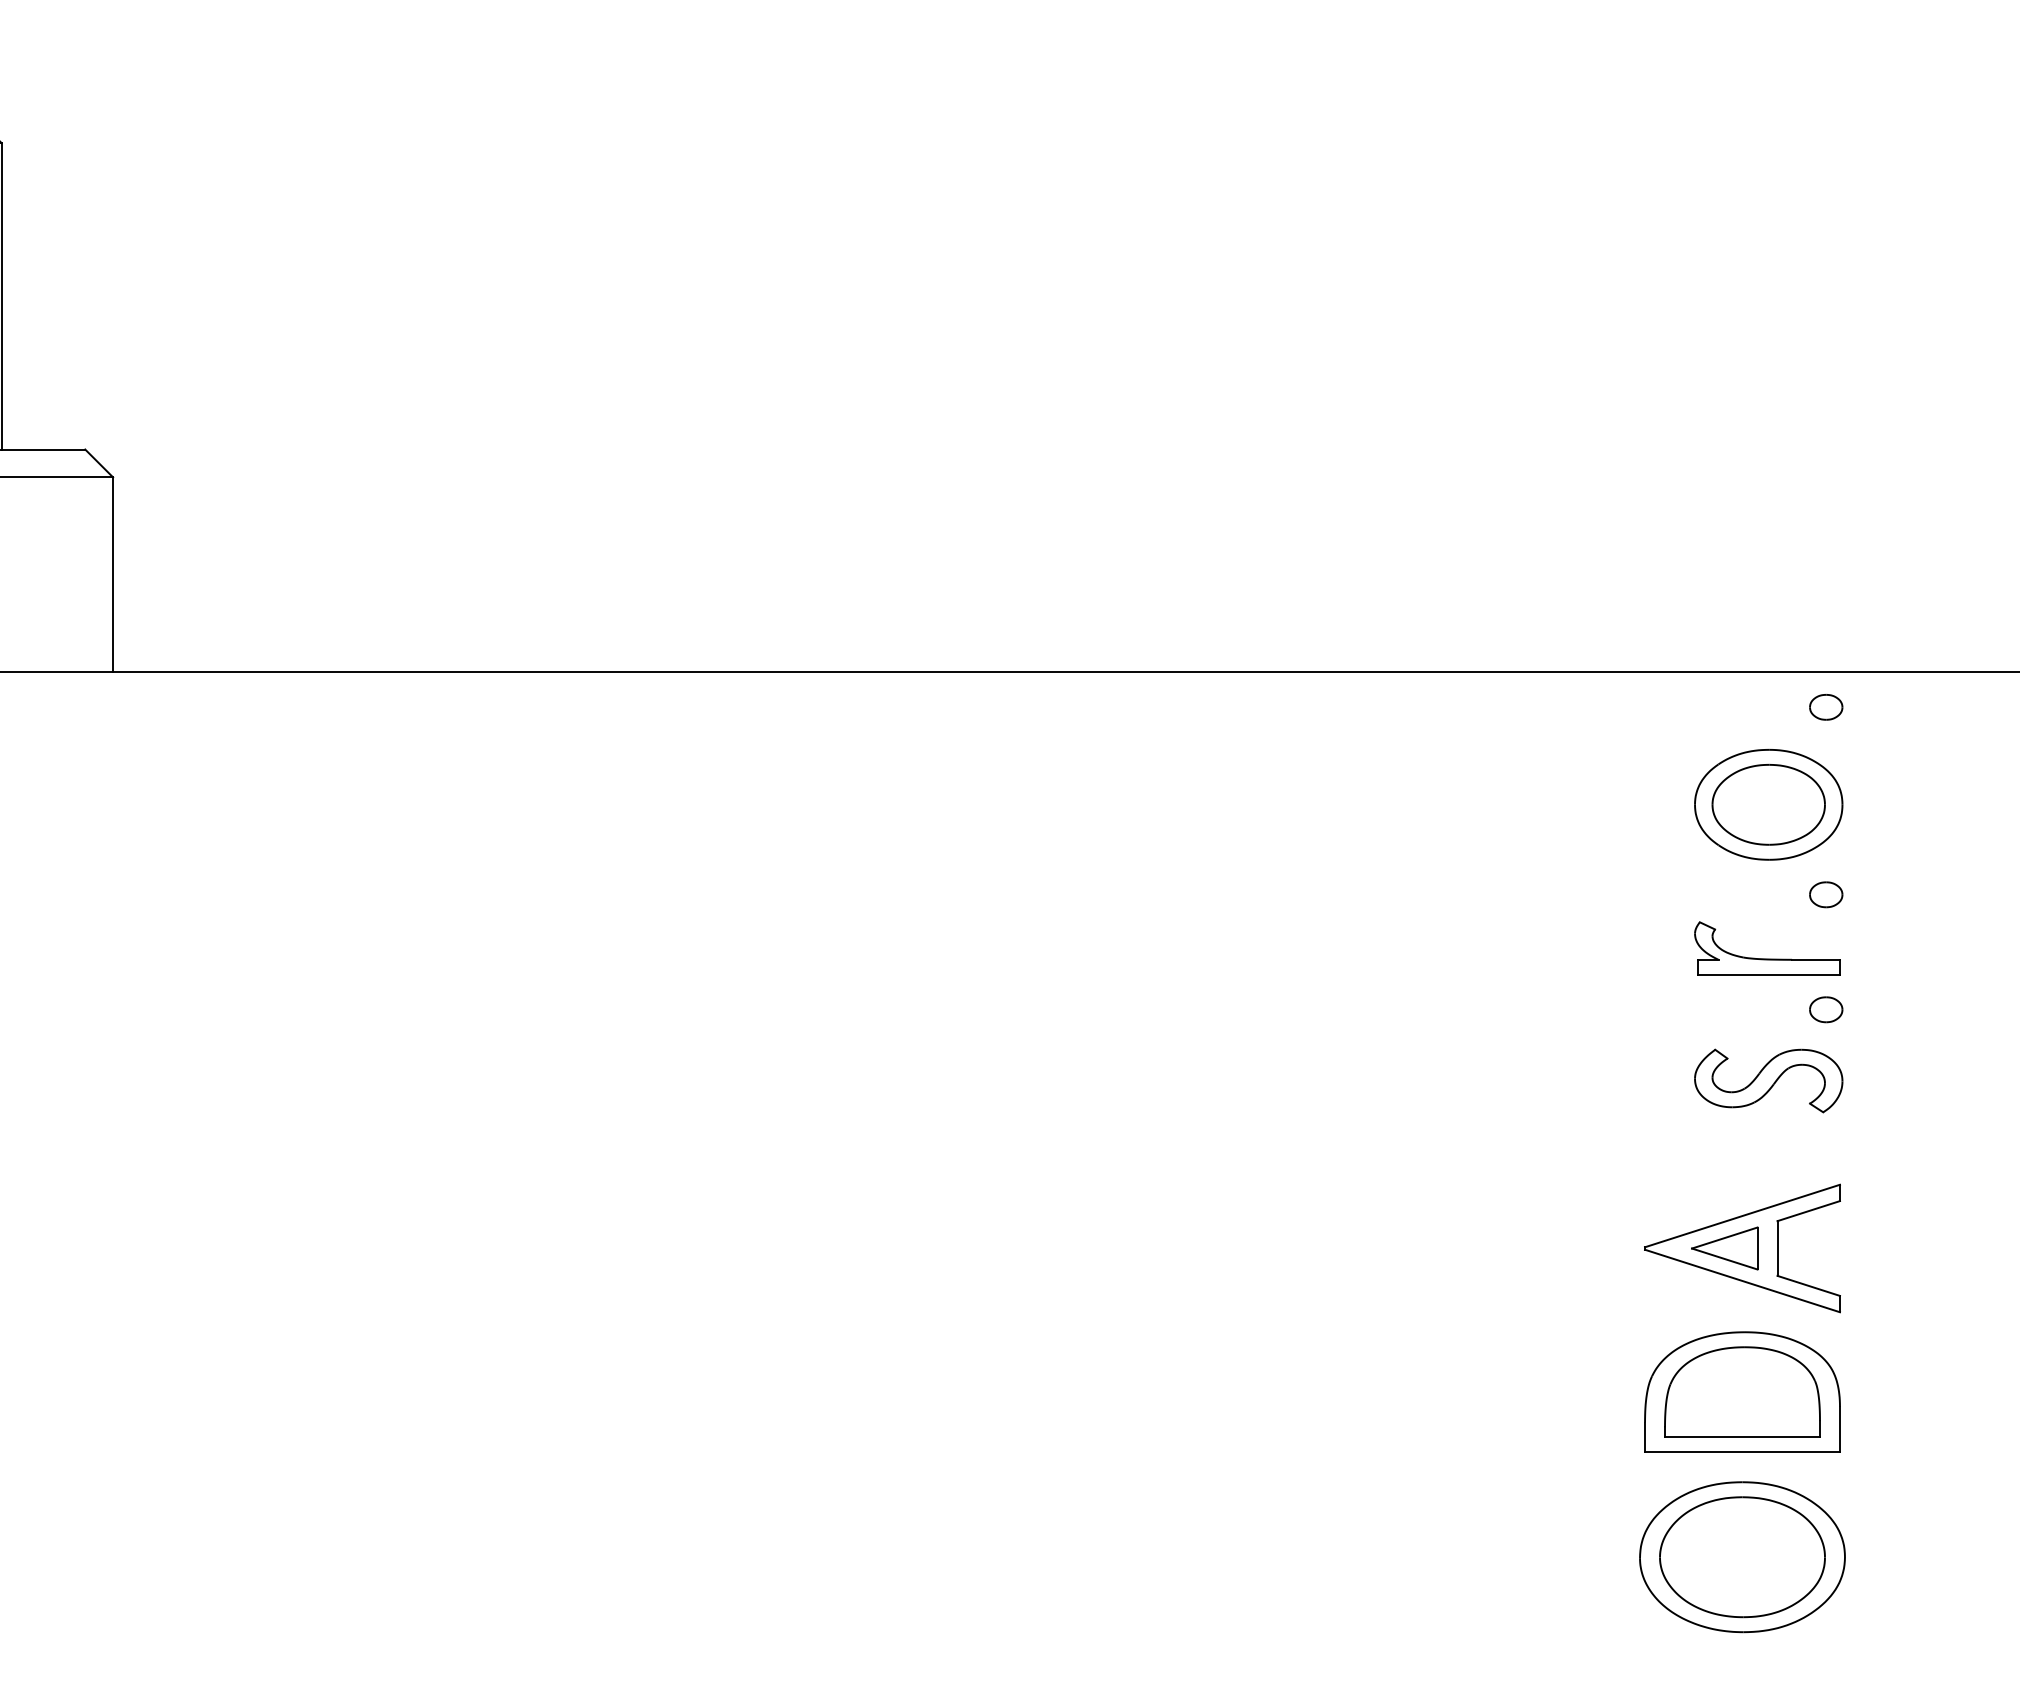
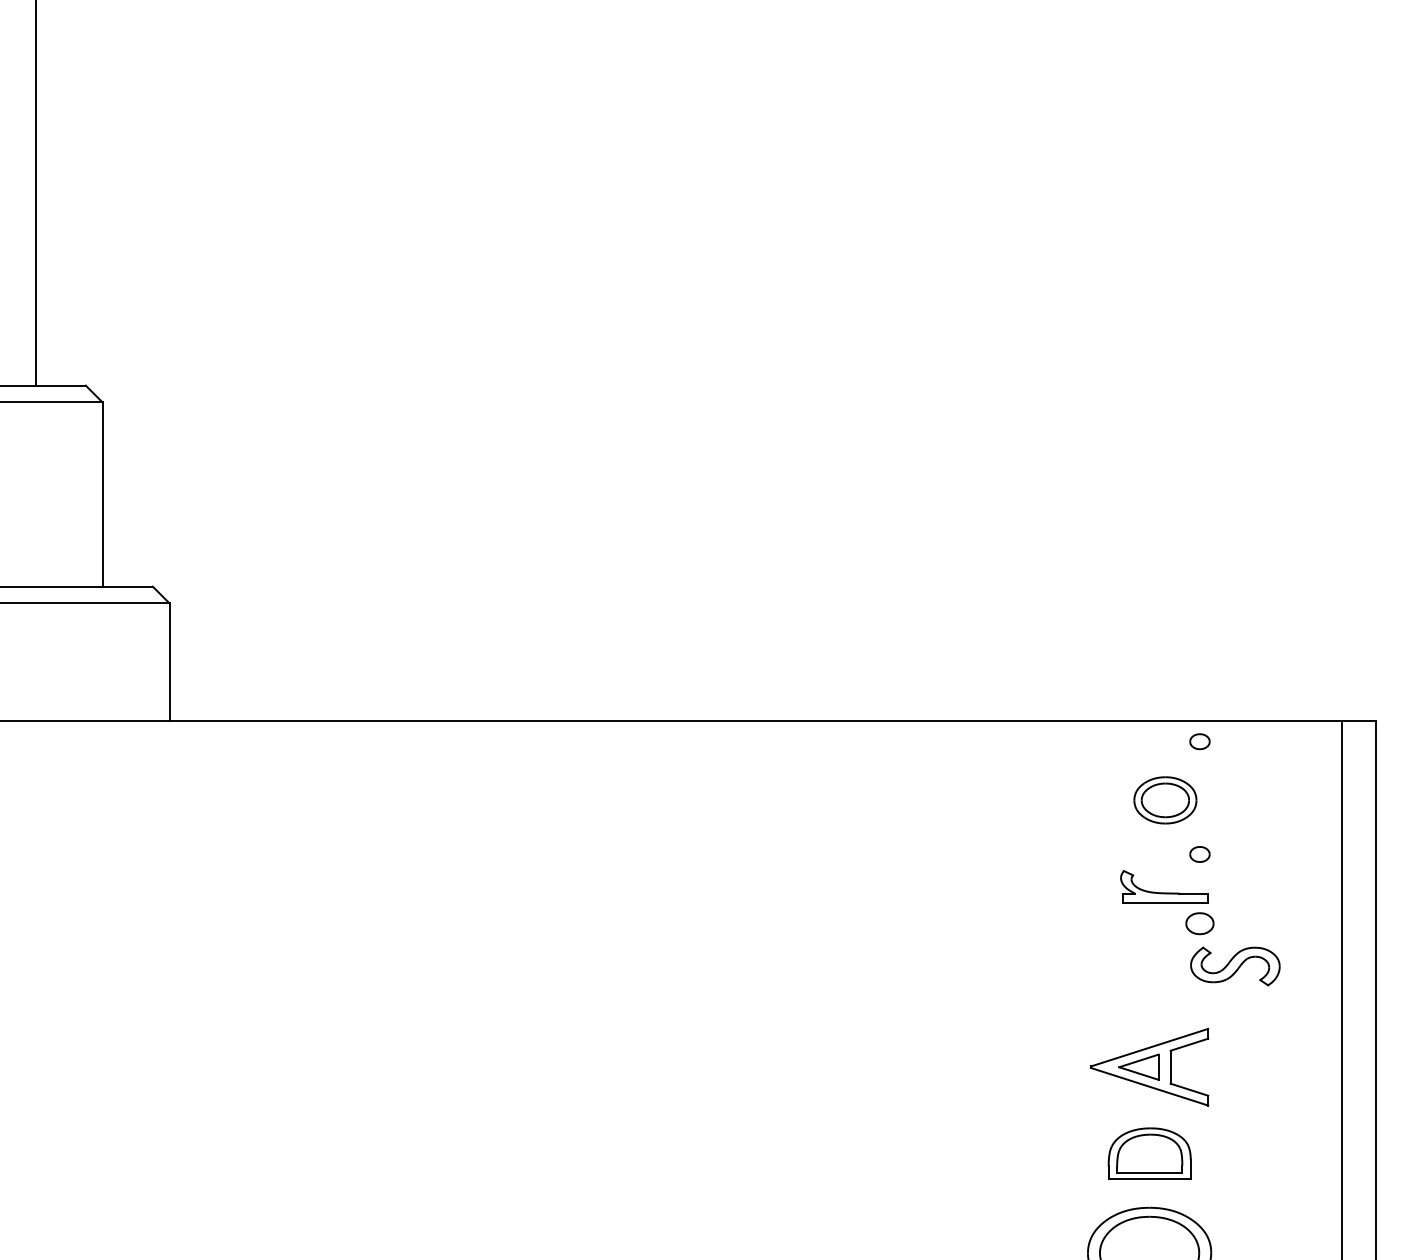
part: (1768, 805) -> (1165, 800), size x0.7
part: (1825, 1009) -> (1199, 923), size x1.4
part: (1768, 1081) -> (1235, 966), moved
part: (1742, 1391) -> (1149, 1153), size x0.7

